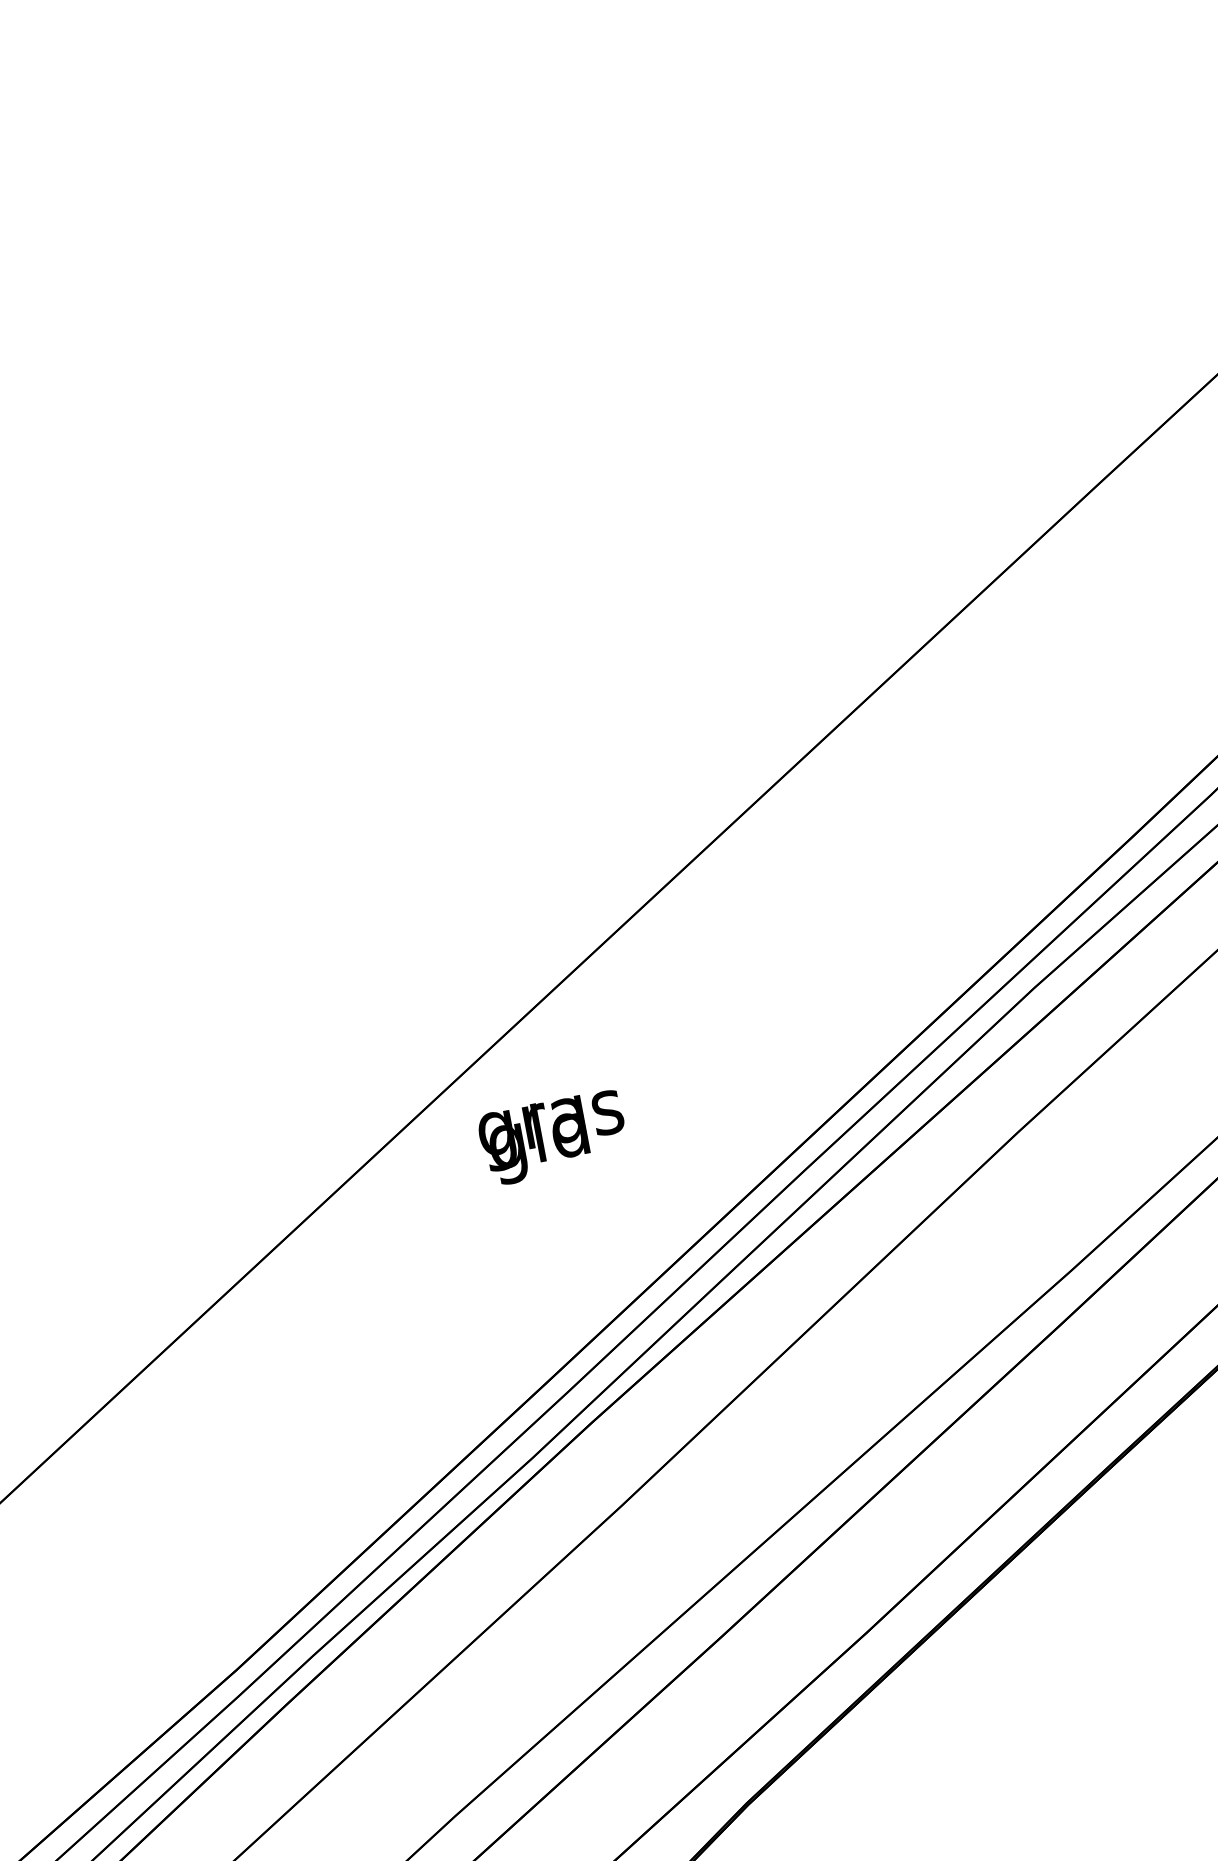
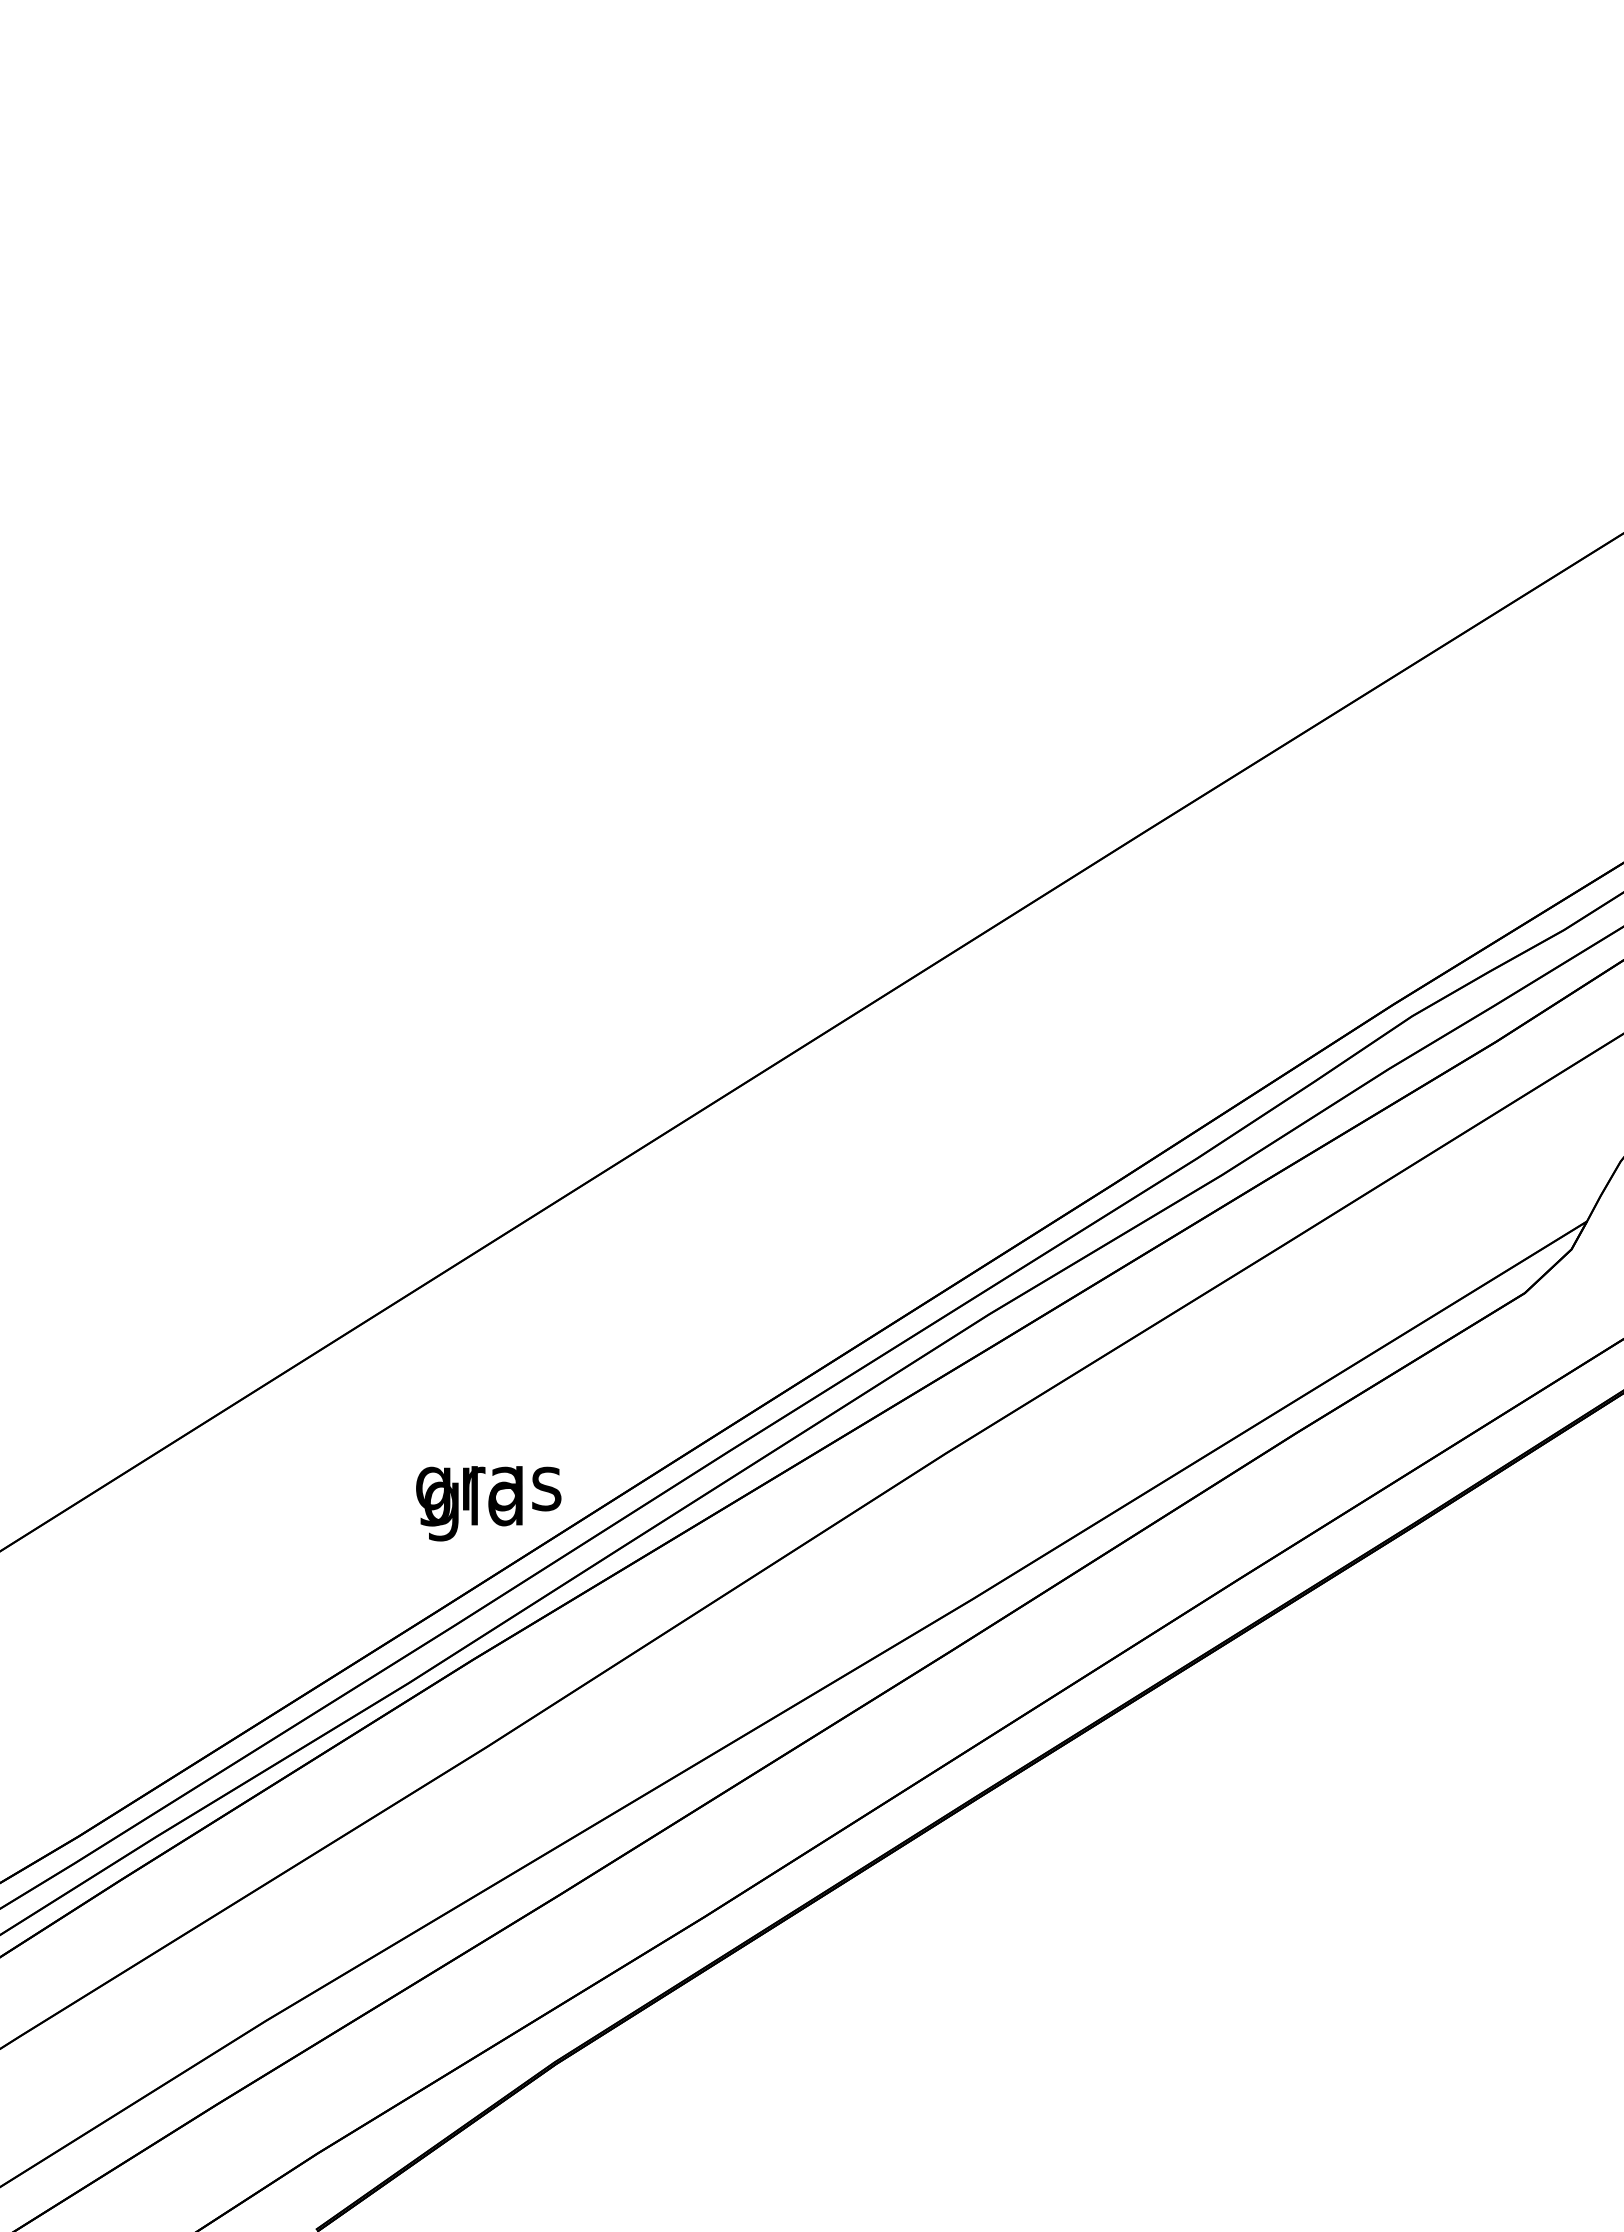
text: (553, 1137) -> (488, 1503), moved

